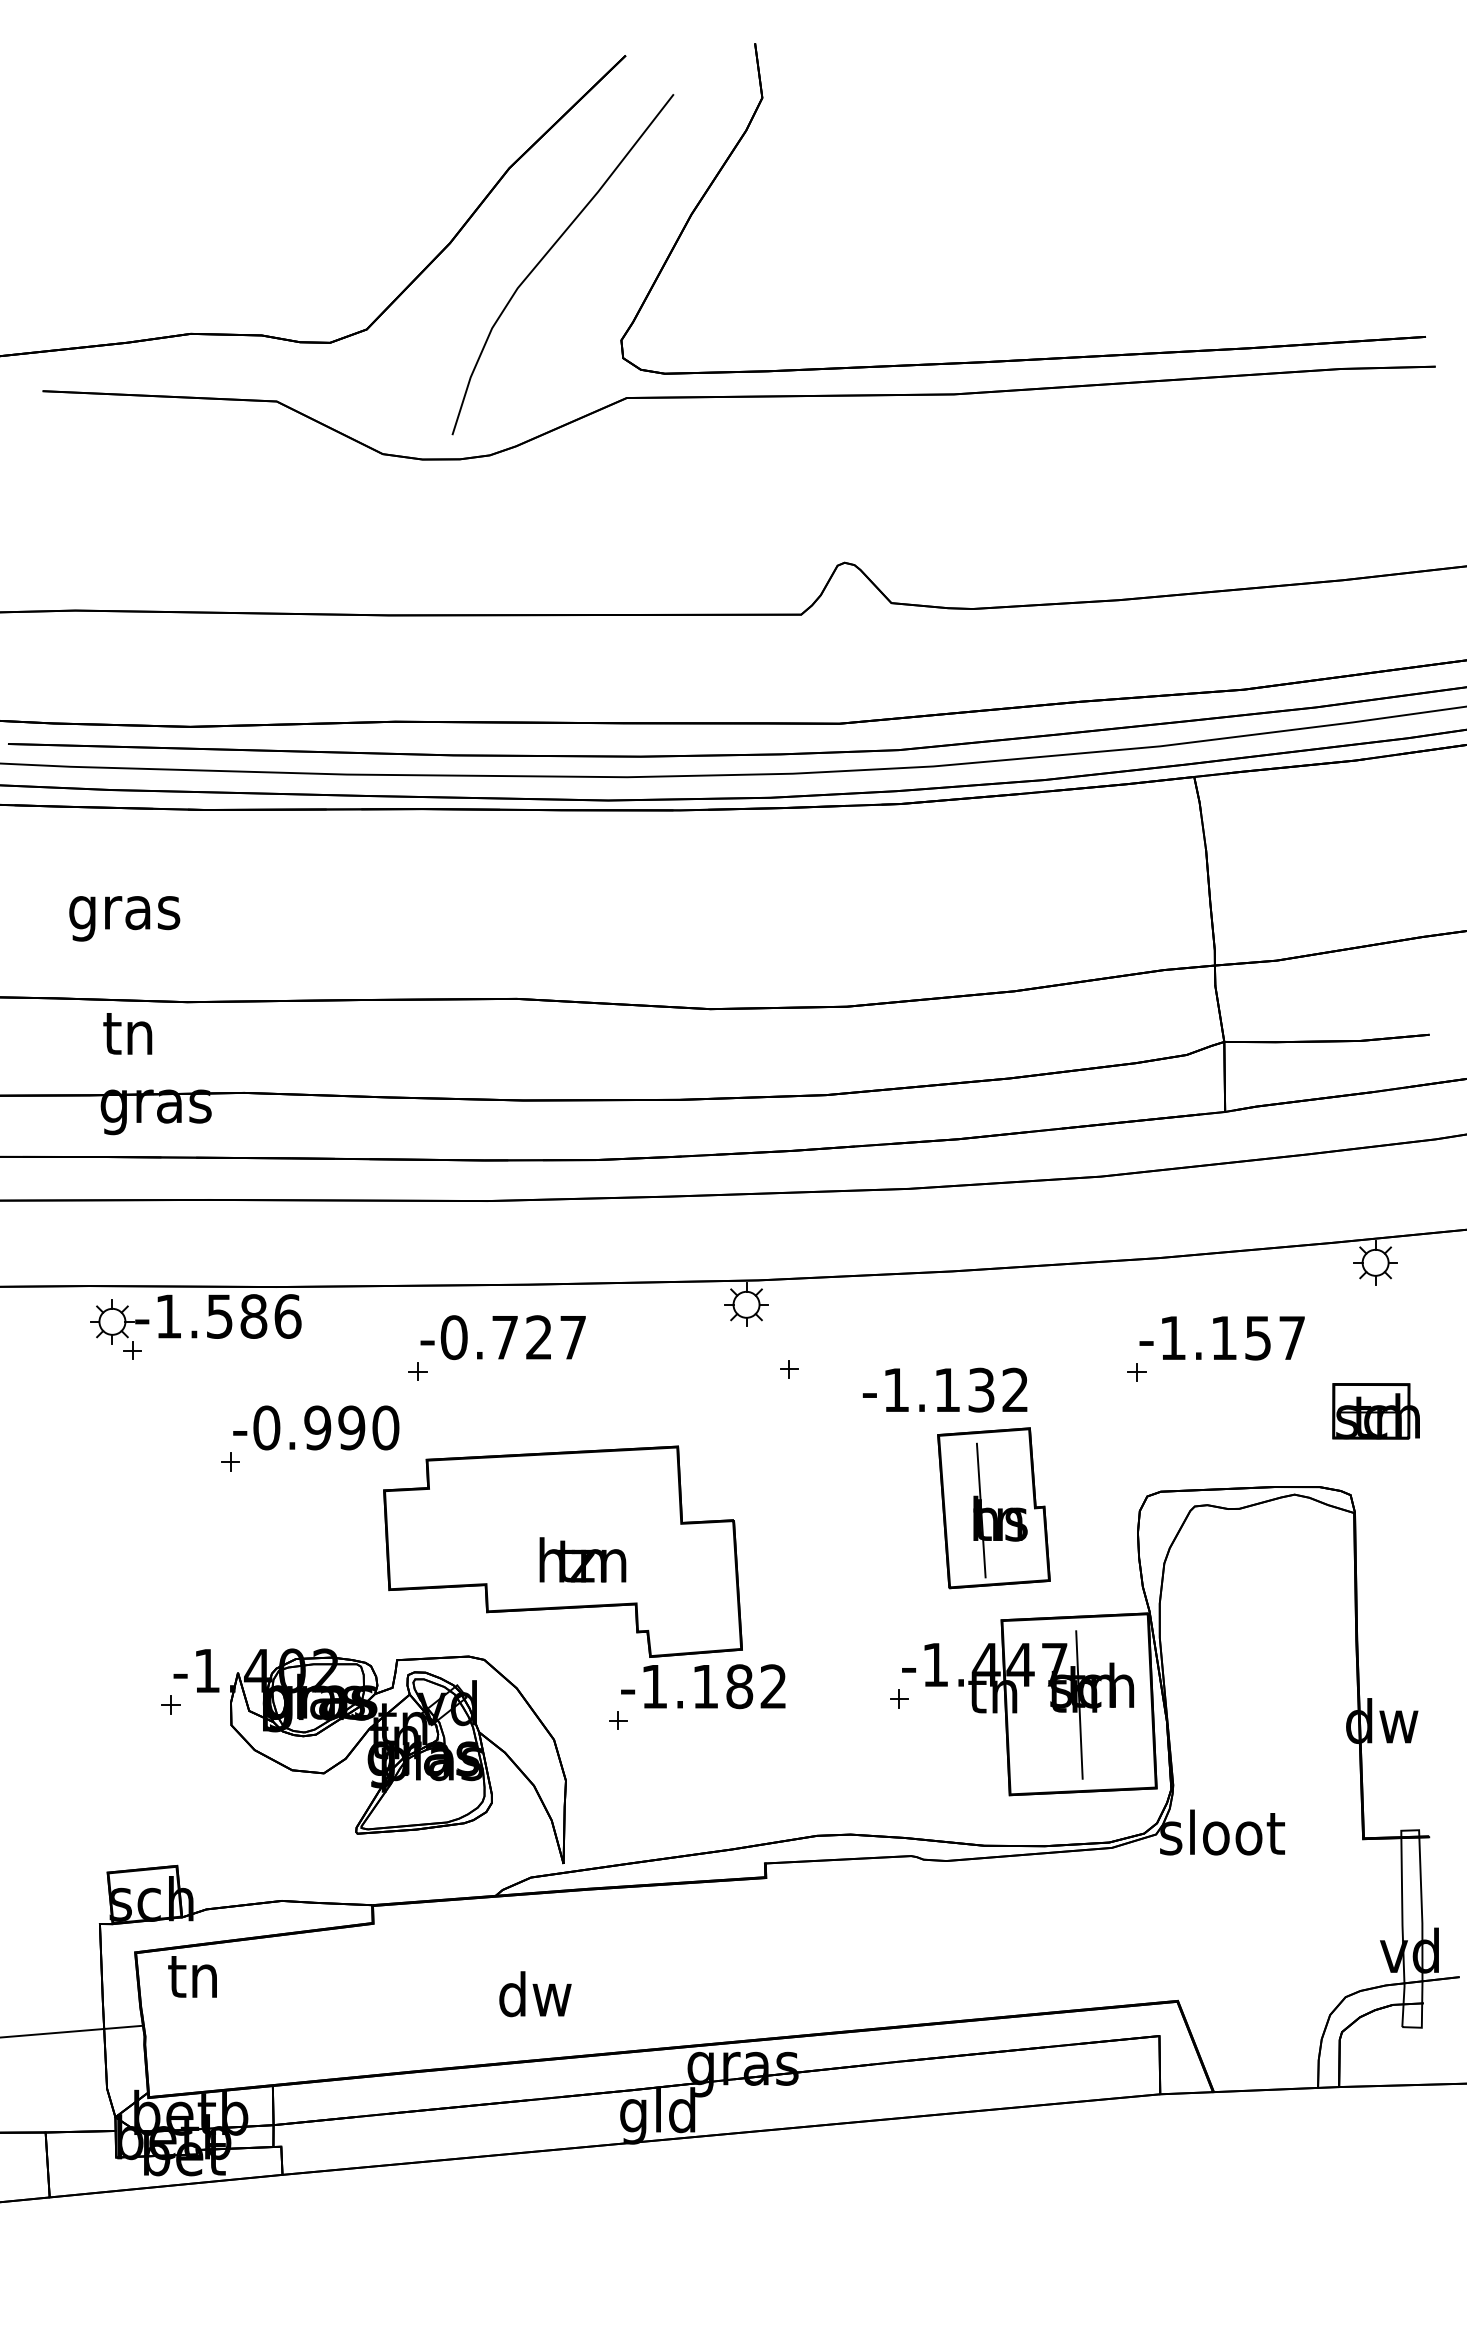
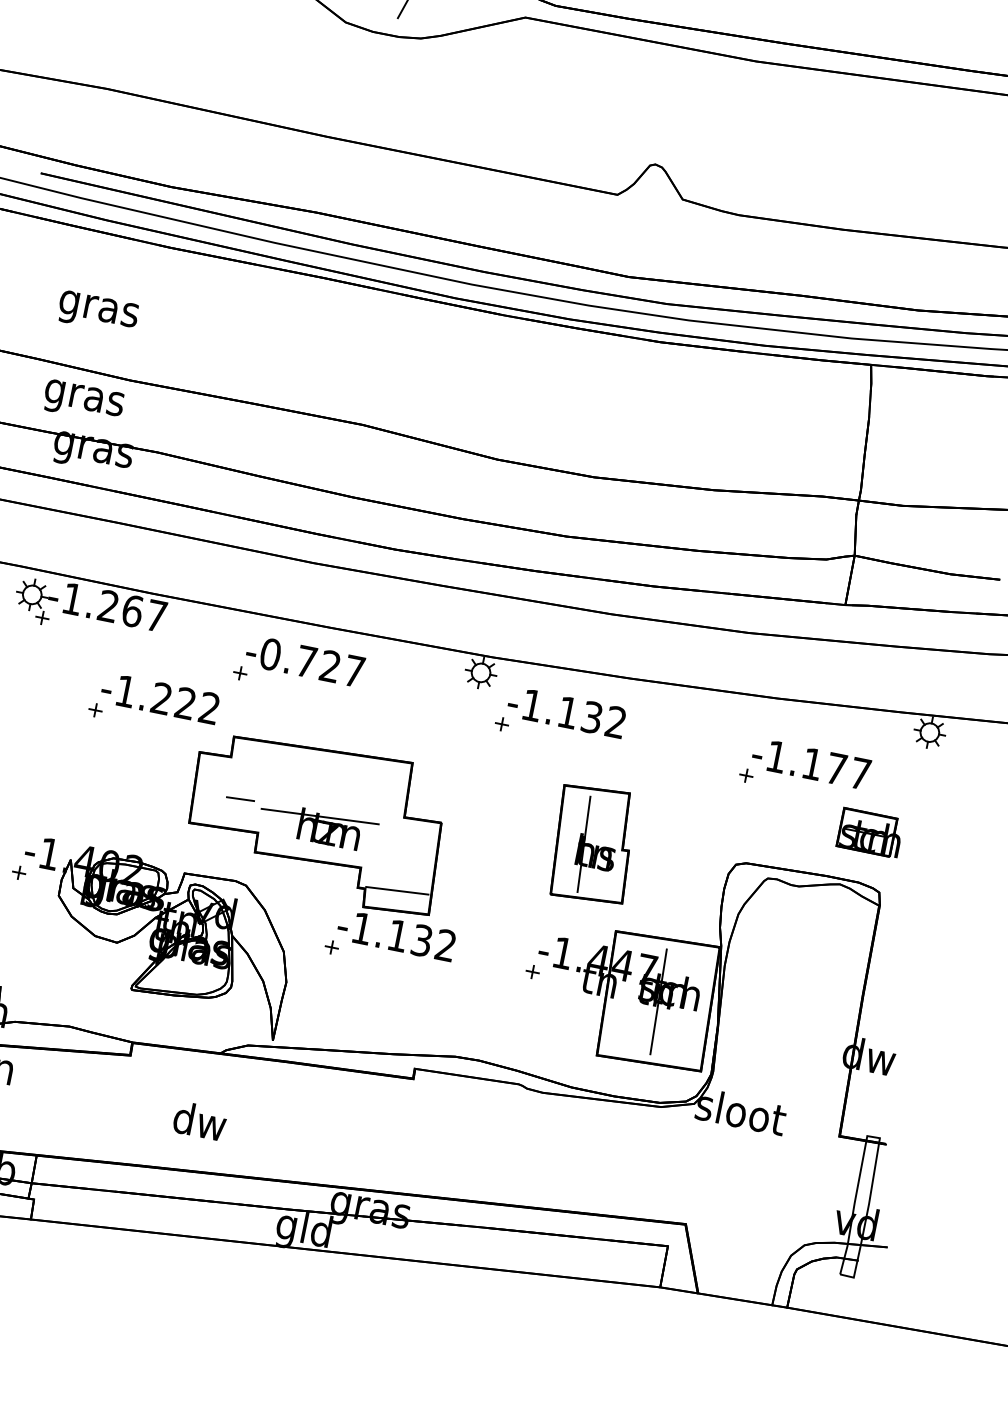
text: (129, 1039) -> (84, 398), tn -> gras
text: (253, 1316) -> (132, 611), -1.586 -> -1.267
text: (1257, 1338) -> (835, 769), -1.157 -> -1.177
text: (944, 1389) -> (566, 711), moved
part: (1375, 1411) -> (869, 833), moved
text: (326, 1427) -> (167, 699), -0.990 -> -1.222
part: (993, 1508) -> (592, 844), moved
line: (452, 1543) -> (240, 799), added
line: (566, 1544) -> (320, 816), added
line: (691, 1624) -> (396, 890), added
text: (739, 1686) -> (421, 940), -1.182 -> -1.132
text: (535, 1994) -> (200, 1121), moved

